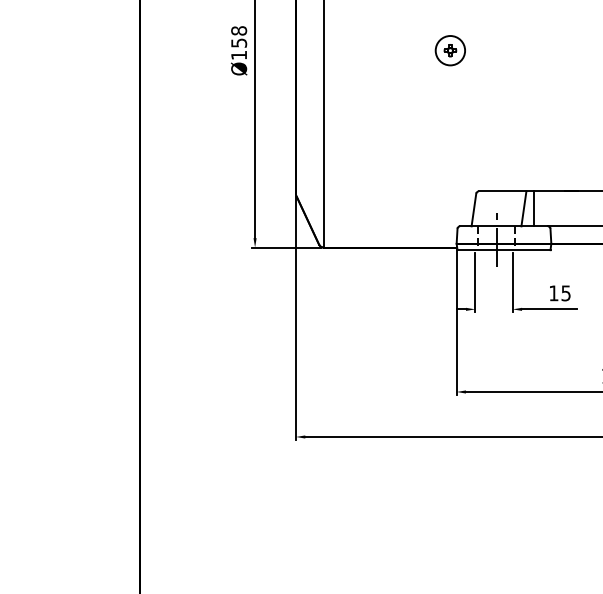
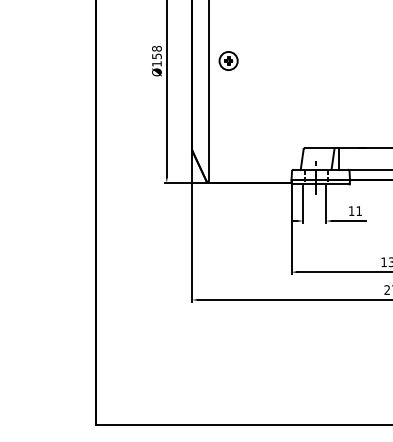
part: (450, 49) -> (228, 60), moved
text: (564, 293) -> (358, 211), 15 -> 11

